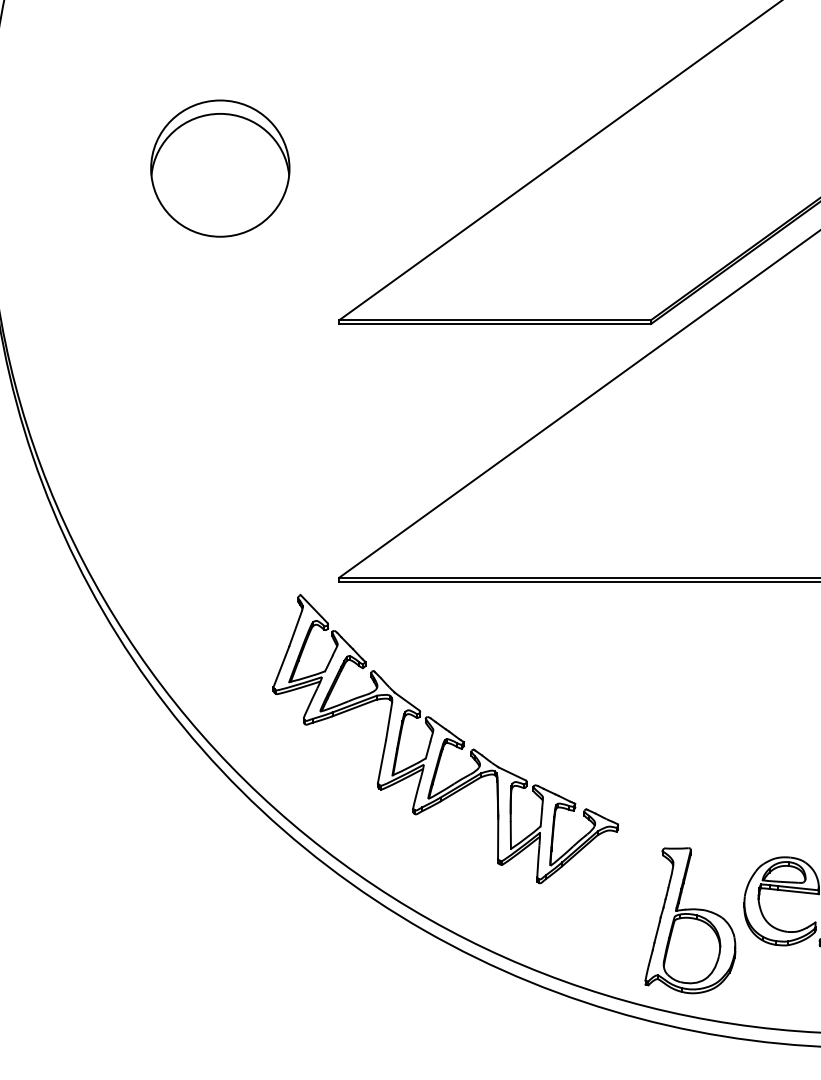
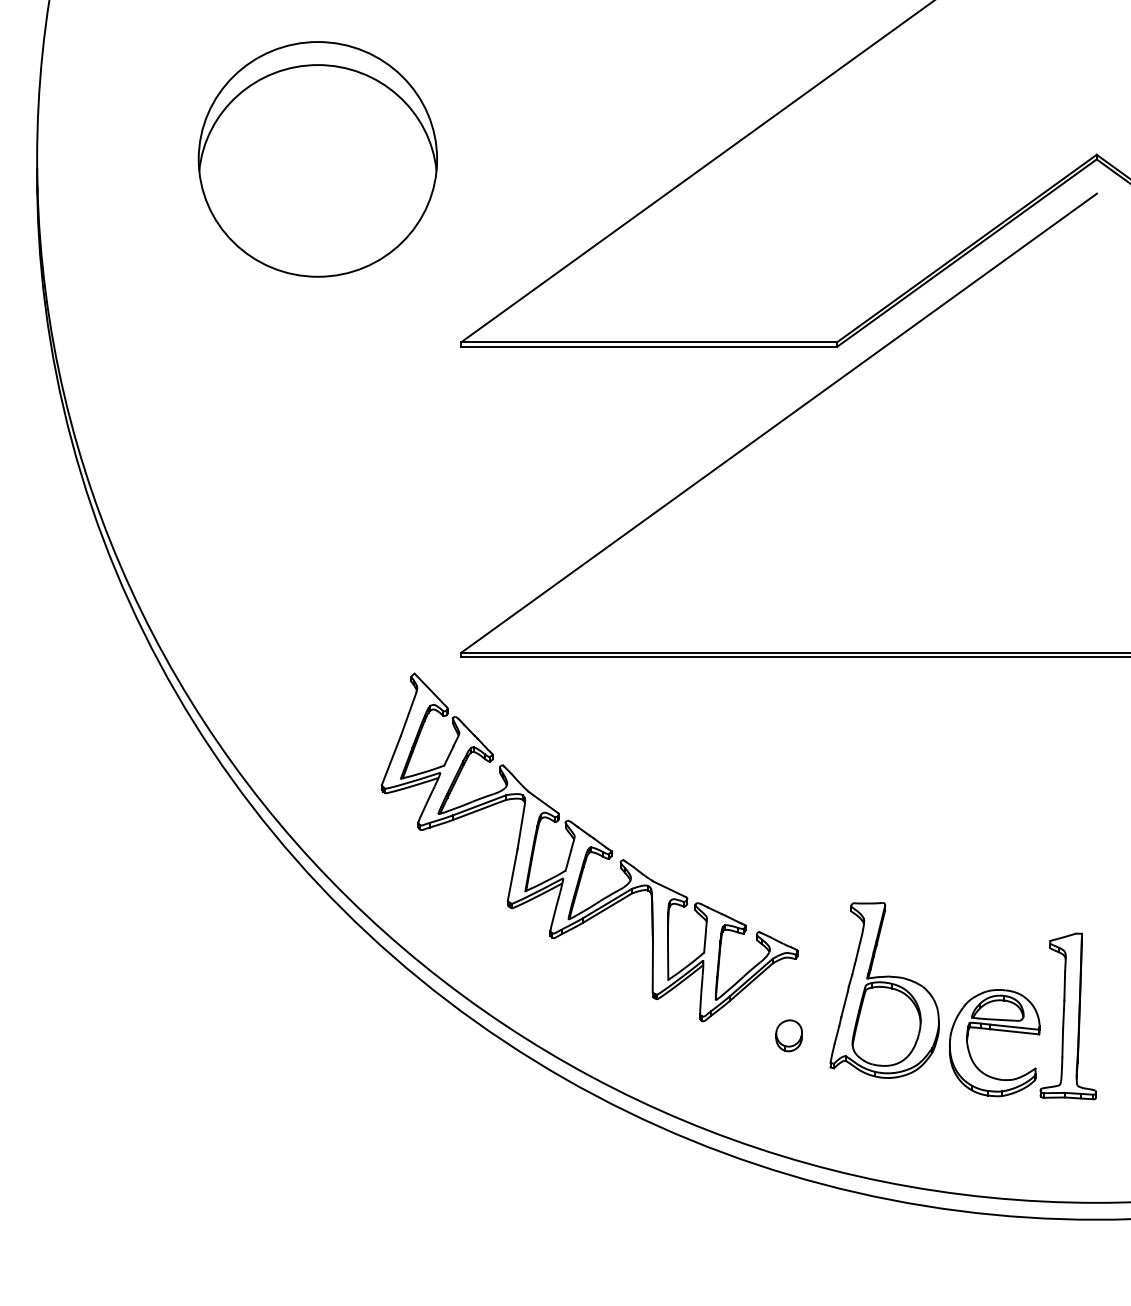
part: (220, 168) -> (317, 159), size x1.43
part: (610, 895) -> (788, 1035), added
part: (690, 920) -> (884, 990), moved

